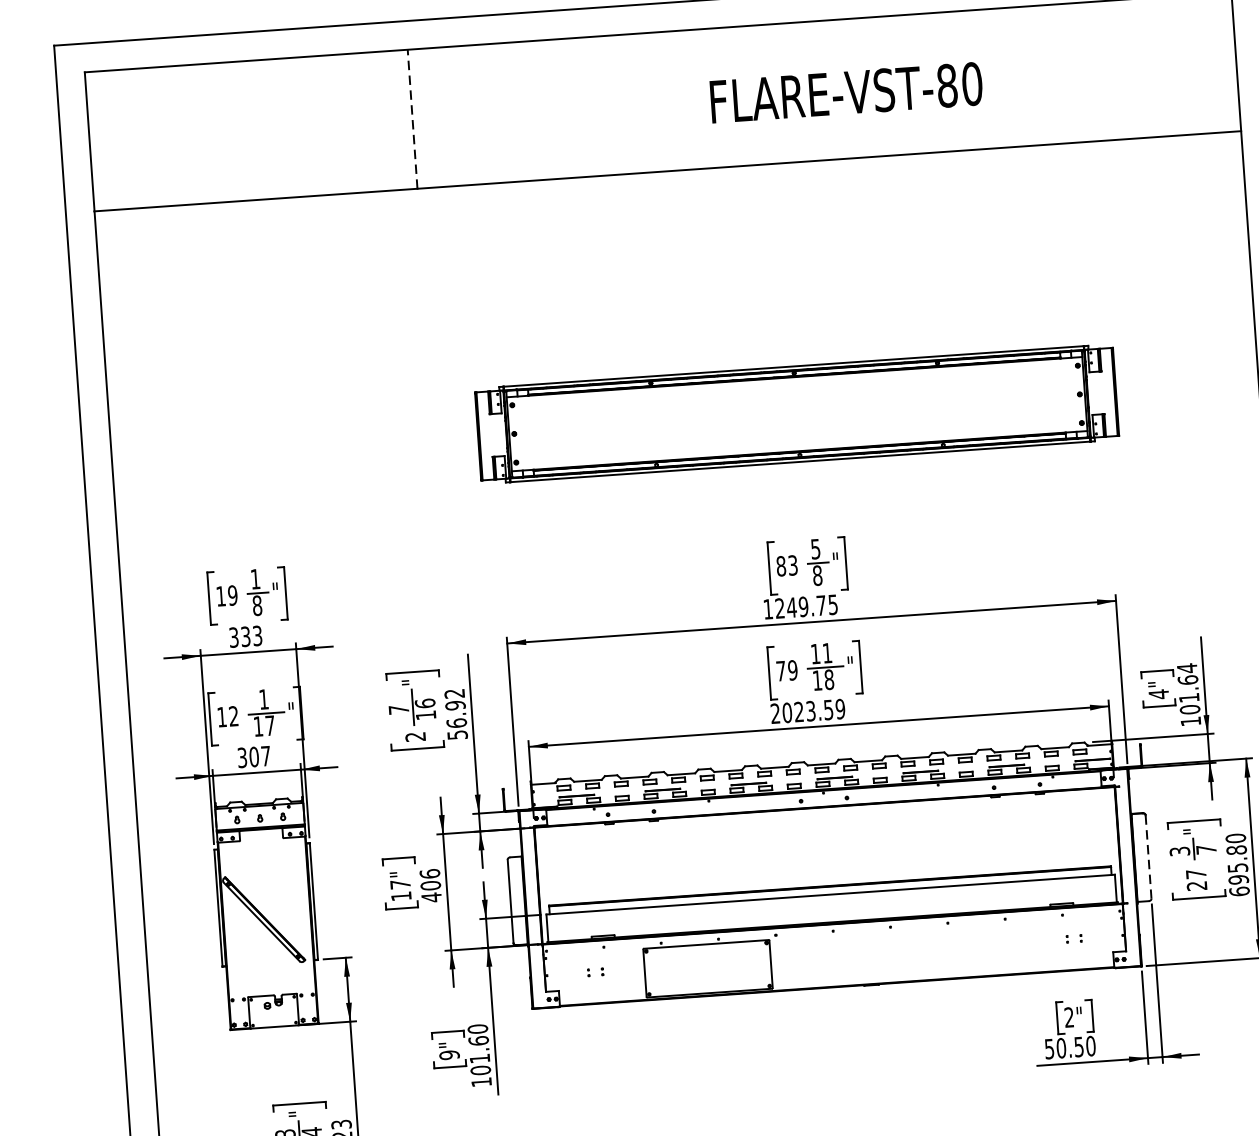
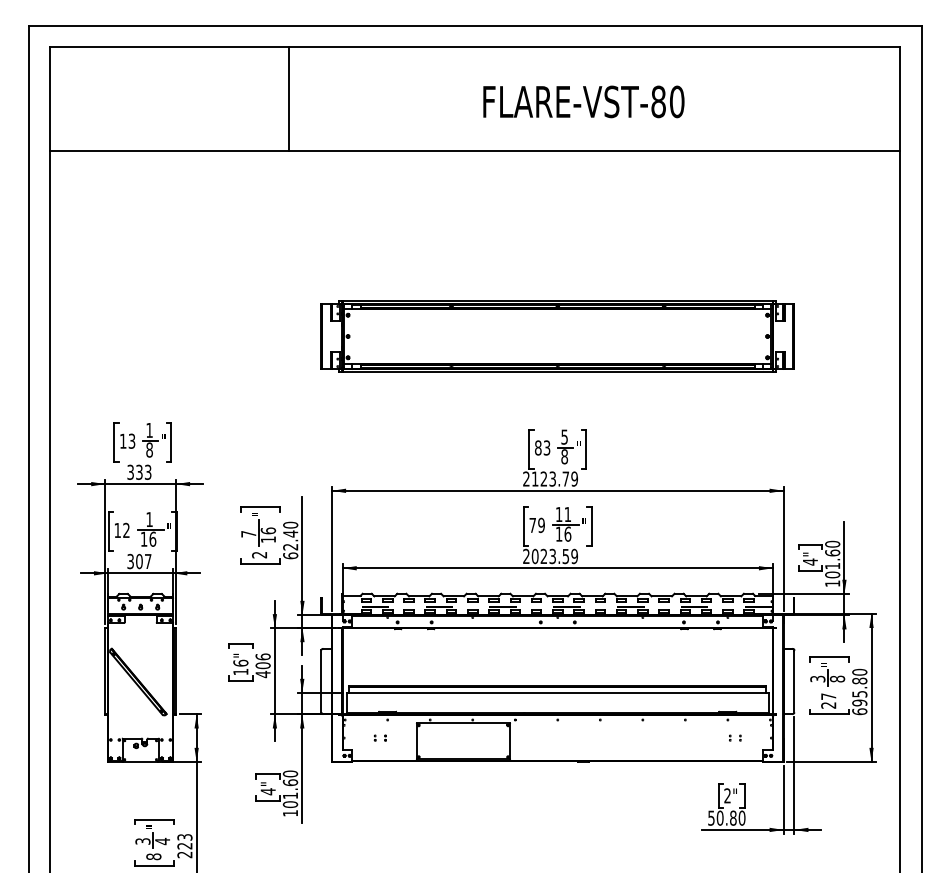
text: (845, 92) -> (583, 101), moved
line: (412, 119) -> (289, 99), dashed -> solid
text: (232, 594) -> (131, 440), 19 -> 13
text: (800, 606) -> (550, 478), 1249.75 -> 2123.79
text: (1186, 667) -> (832, 543), 101.64 -> 101.60
text: (828, 678) -> (567, 533), 18 -> 16
text: (455, 714) -> (290, 540), 56.92 -> 62.40
text: (269, 724) -> (152, 538), 17 -> 16
text: (1206, 848) -> (837, 678), 7 -> 8
line: (1148, 856) -> (794, 681), dashed -> solid
text: (399, 883) -> (240, 662), 17" -> 16"
text: (1079, 1046) -> (733, 817), 50.50 -> 50.80
text: (448, 1054) -> (267, 791), 9" -> 4"

